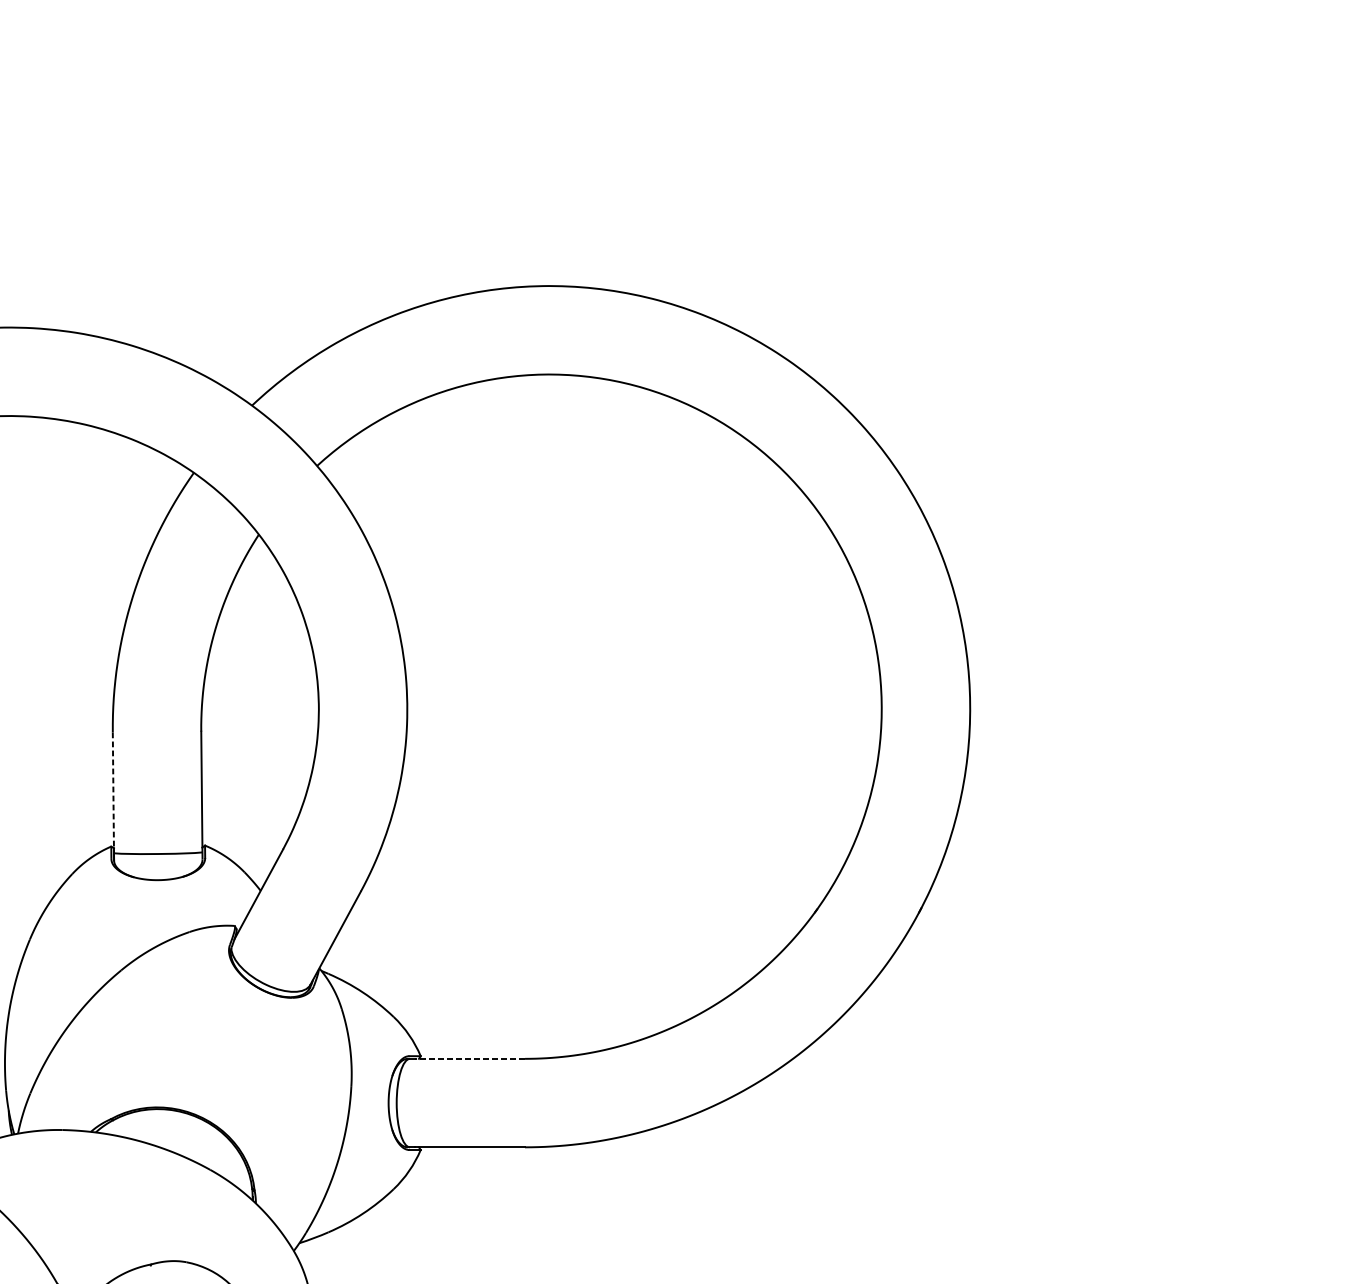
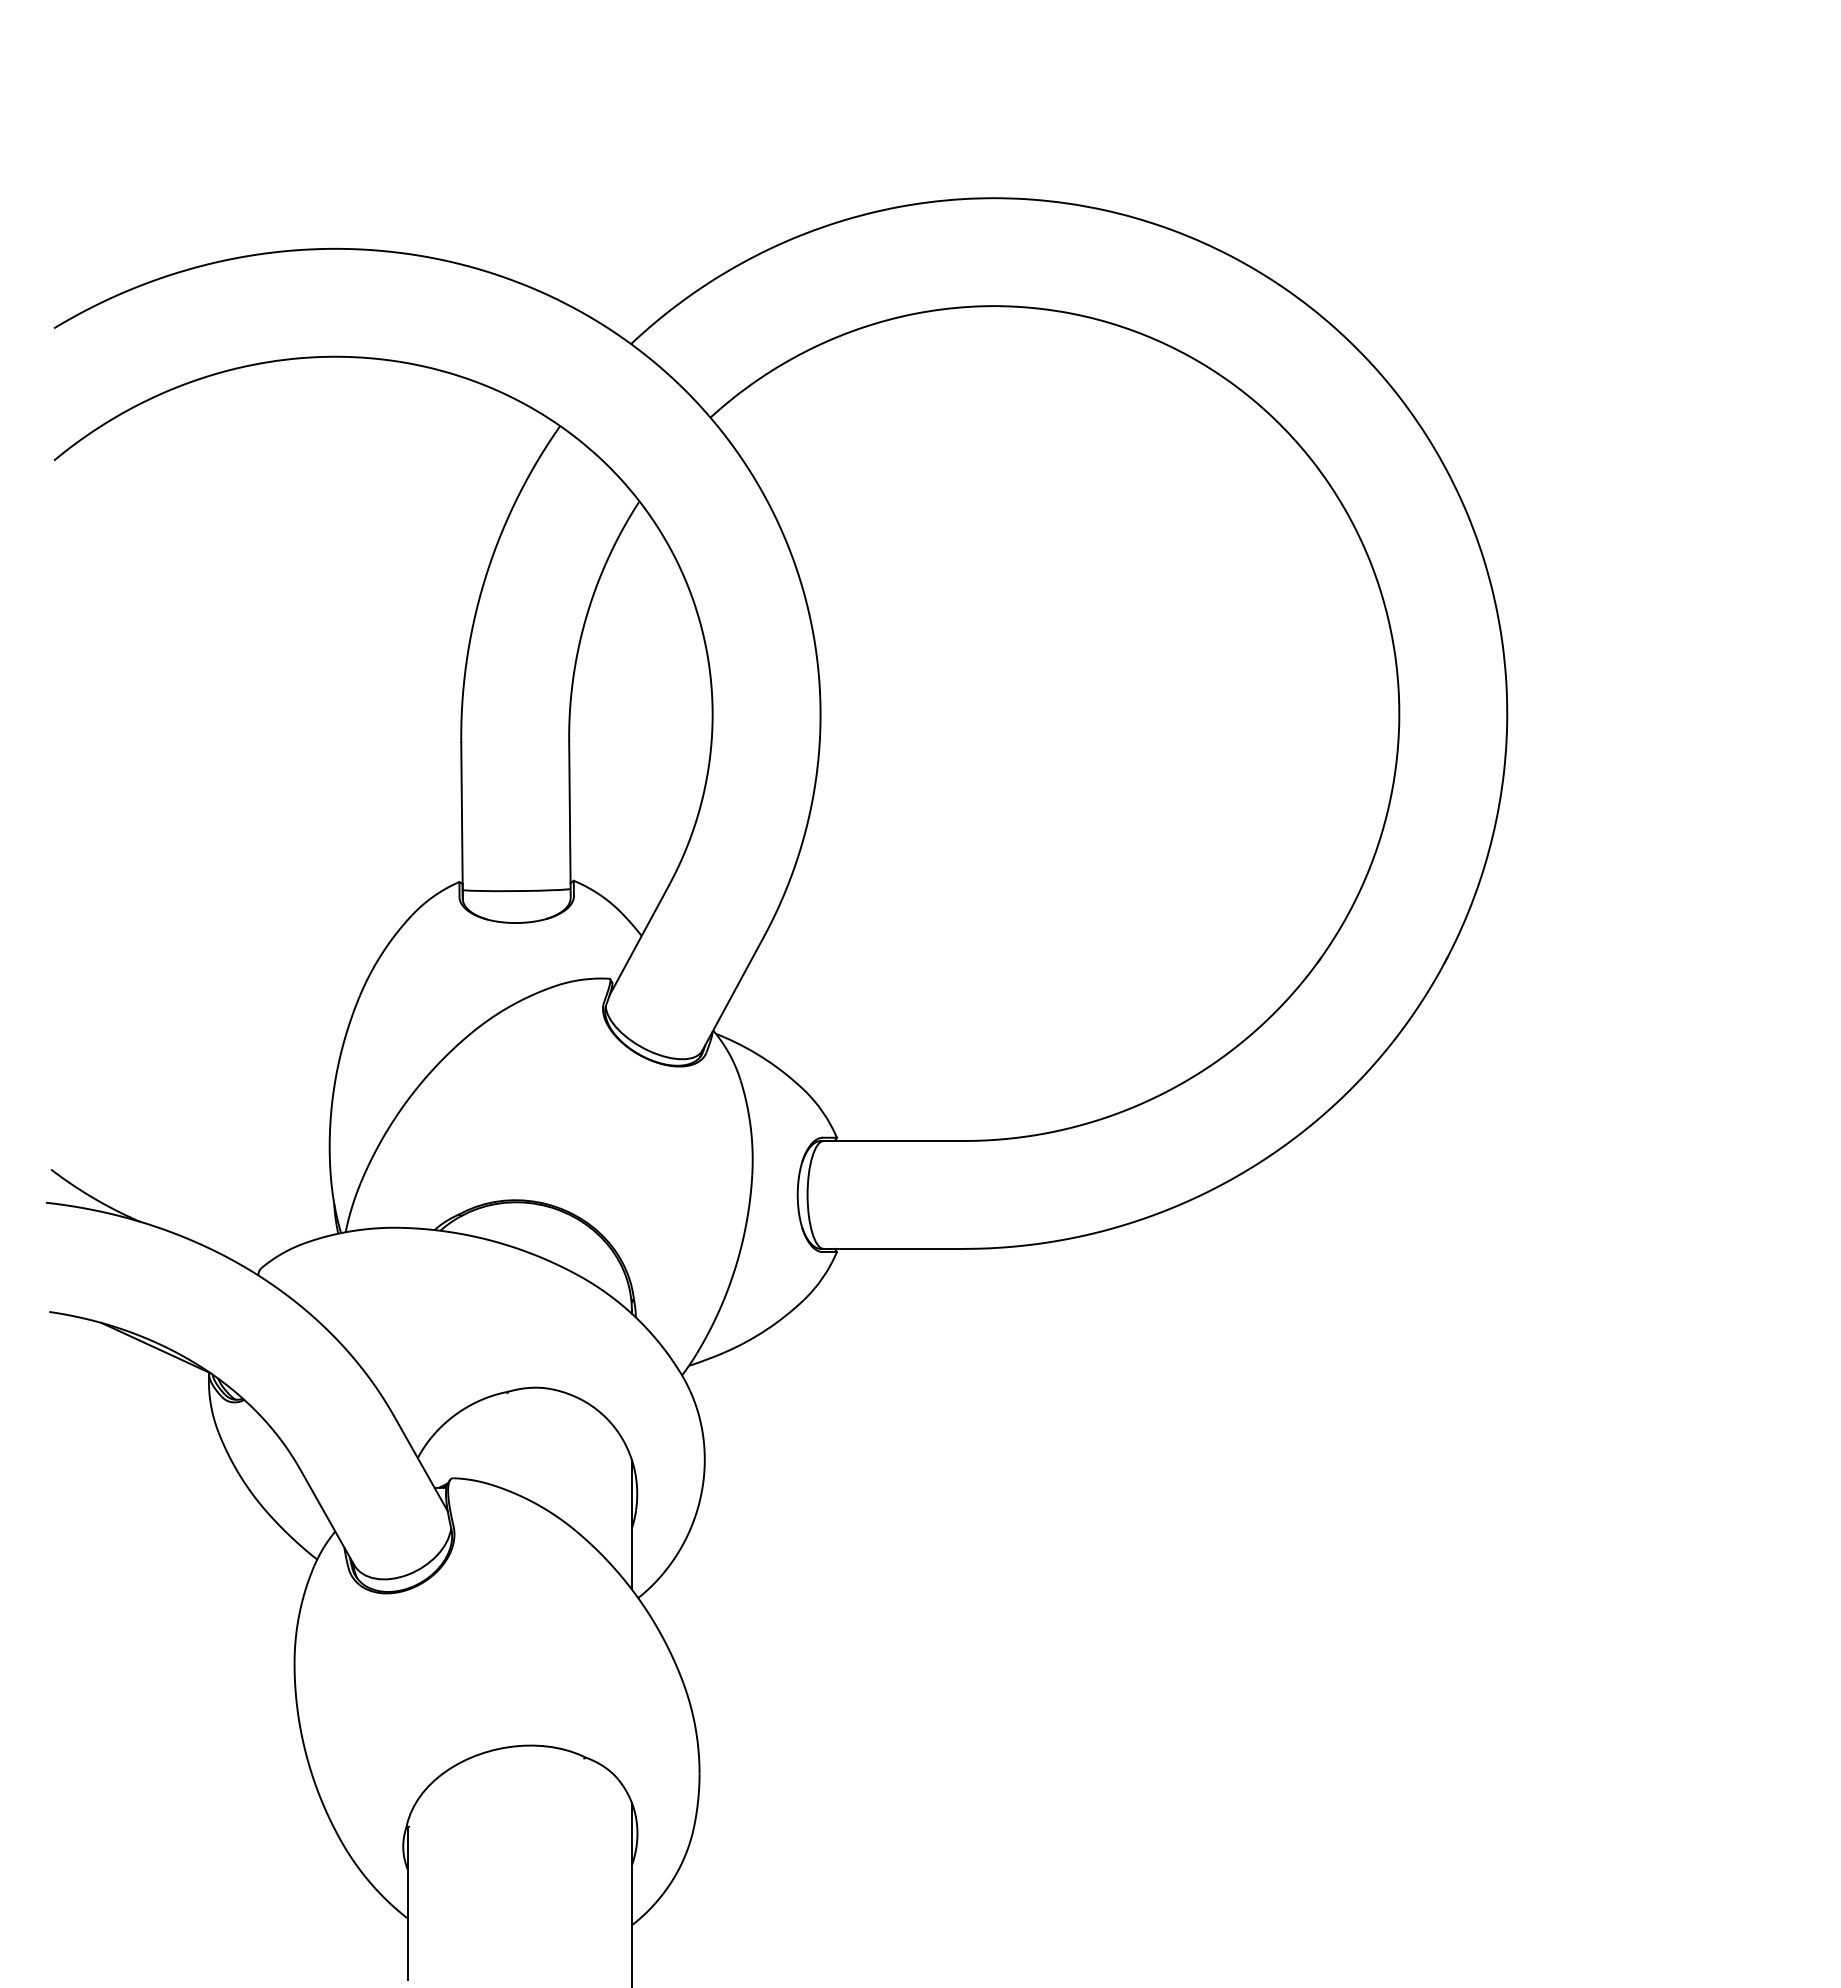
line: (113, 792) -> (462, 816), dashed -> solid
line: (470, 1058) -> (897, 1140), dashed -> solid

